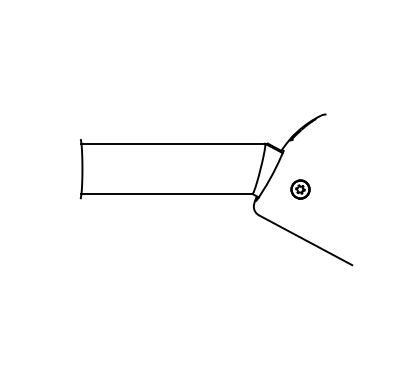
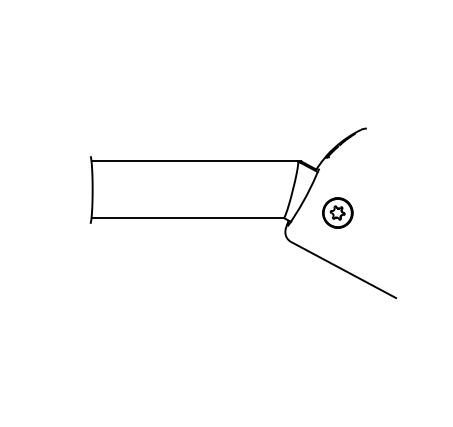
part: (300, 189) -> (337, 212), size x1.43

